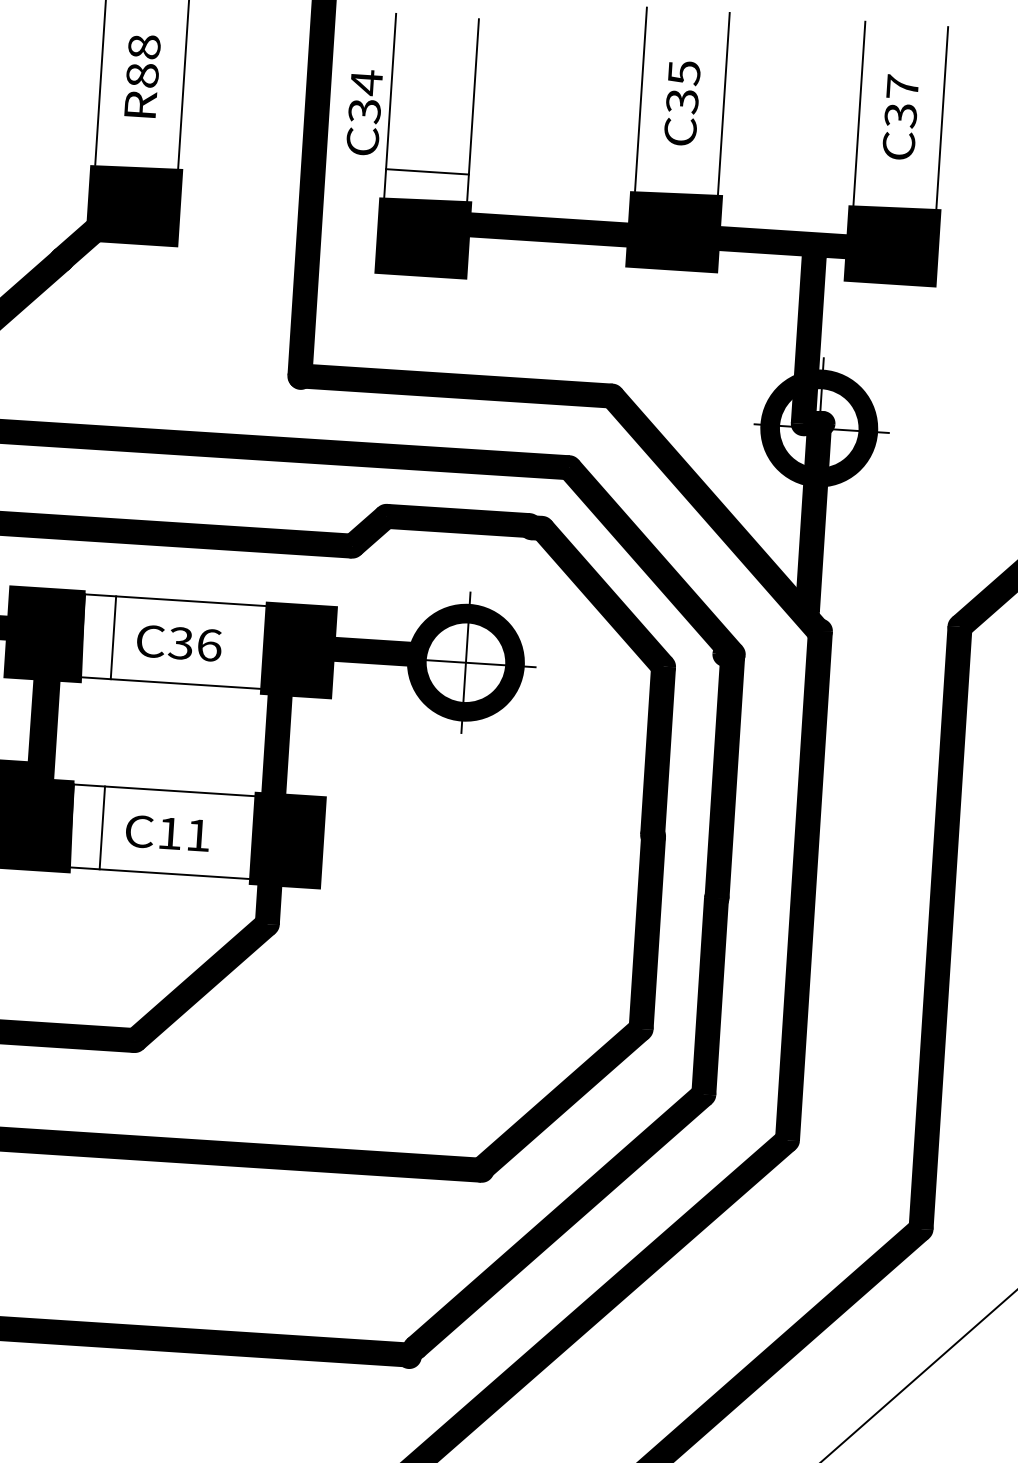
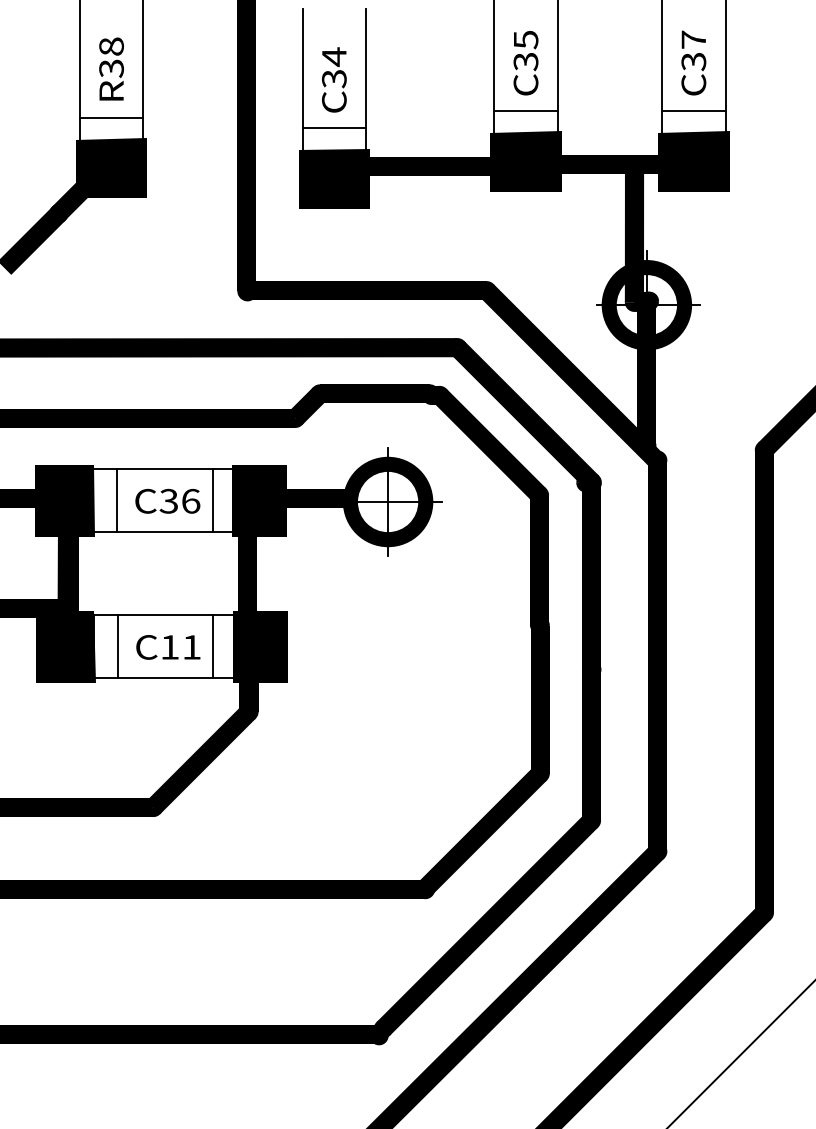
text: (142, 75) -> (111, 68), R88 -> R38
text: (364, 111) -> (334, 79), moved
line: (138, 139) -> (111, 117), added
line: (677, 166) -> (525, 111), added
line: (896, 180) -> (693, 111), added
line: (237, 646) -> (212, 500), added
line: (226, 836) -> (213, 646), added

